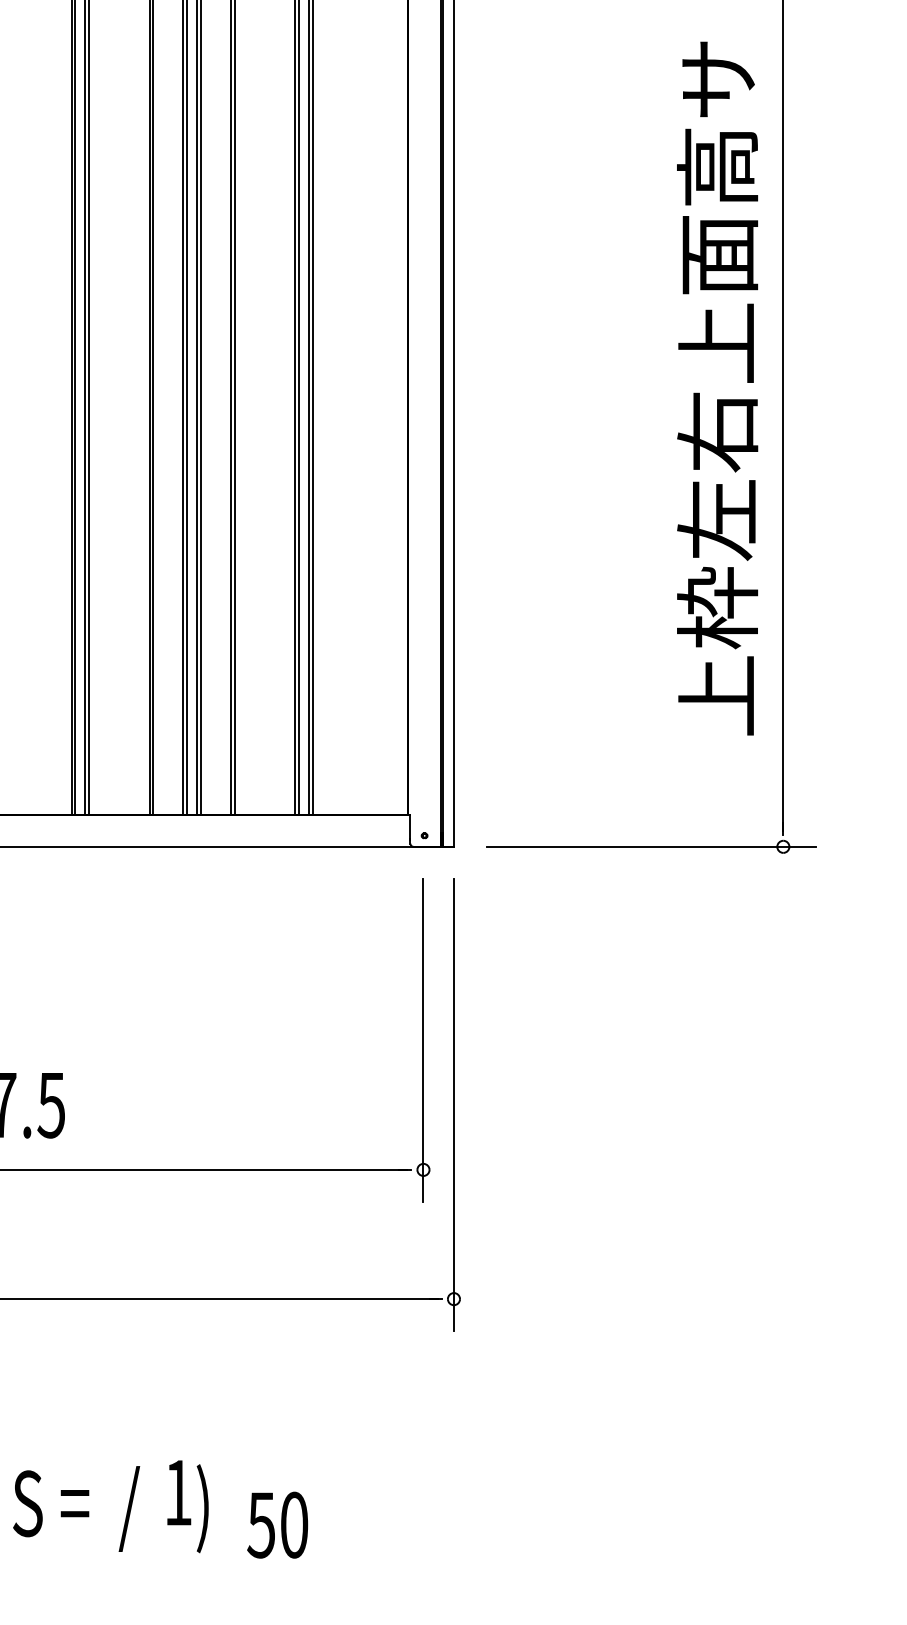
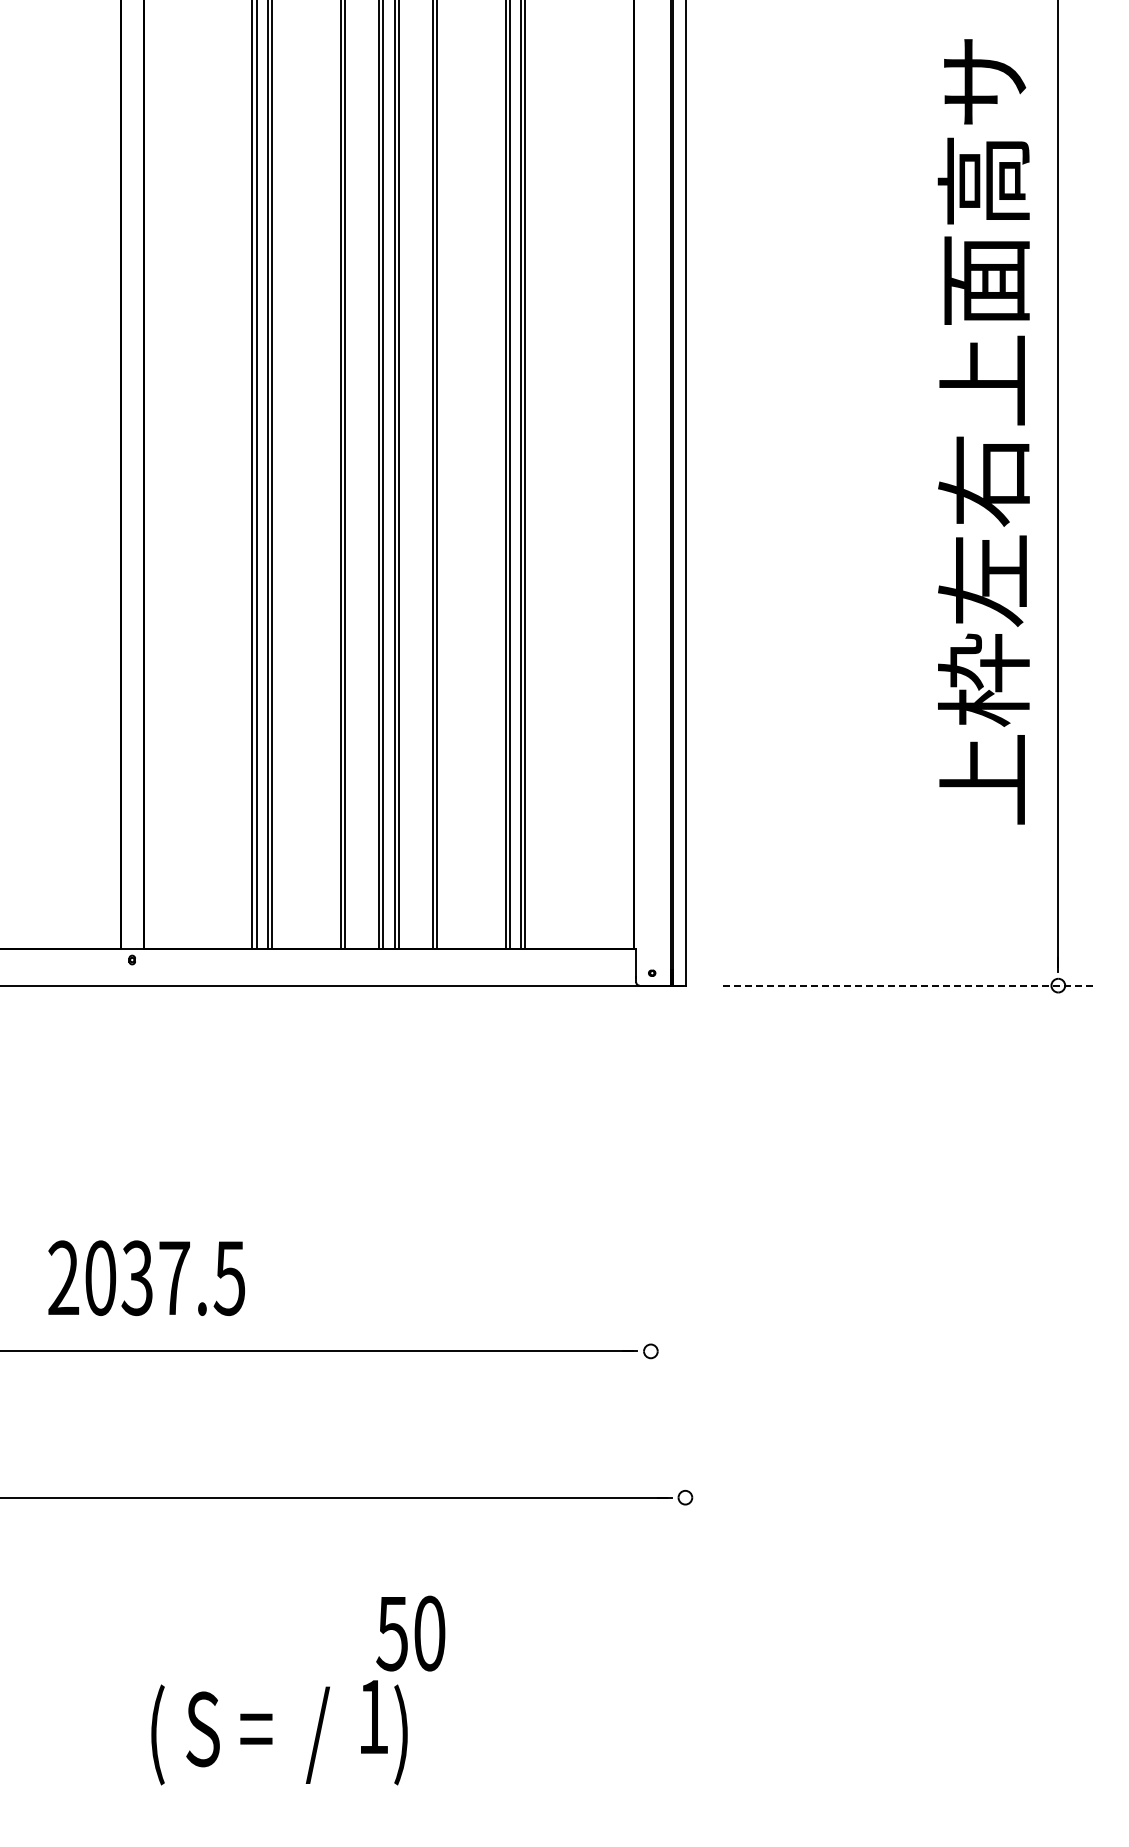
text: (717, 388) -> (983, 431), moved
line: (651, 846) -> (909, 985), solid -> dashed
line: (423, 1040) -> (650, 1204), removed
line: (454, 1105) -> (685, 1278), removed
text: (277, 1525) -> (410, 1633), moved

